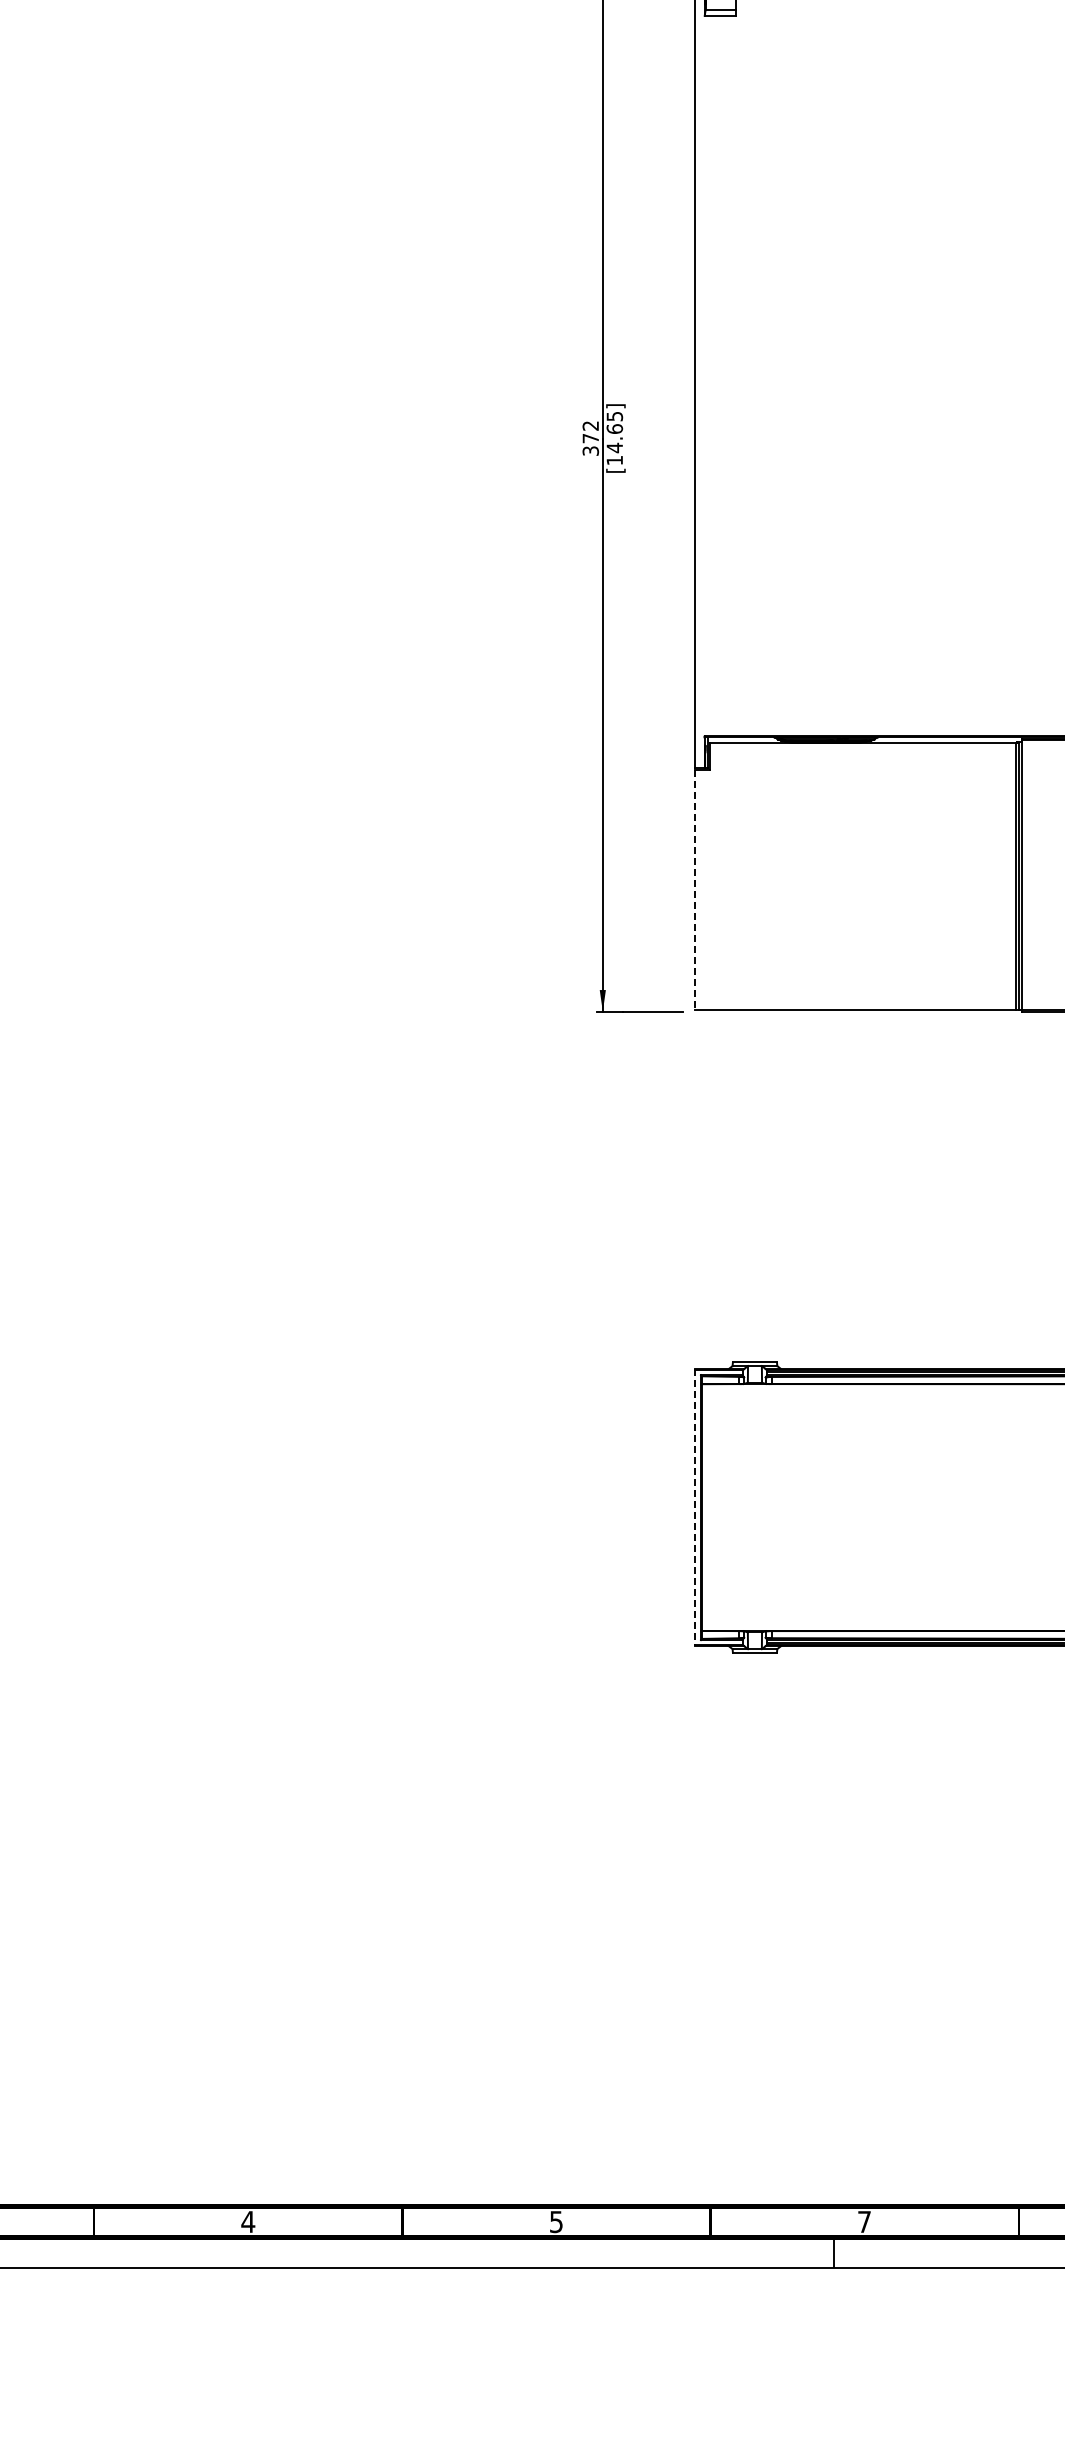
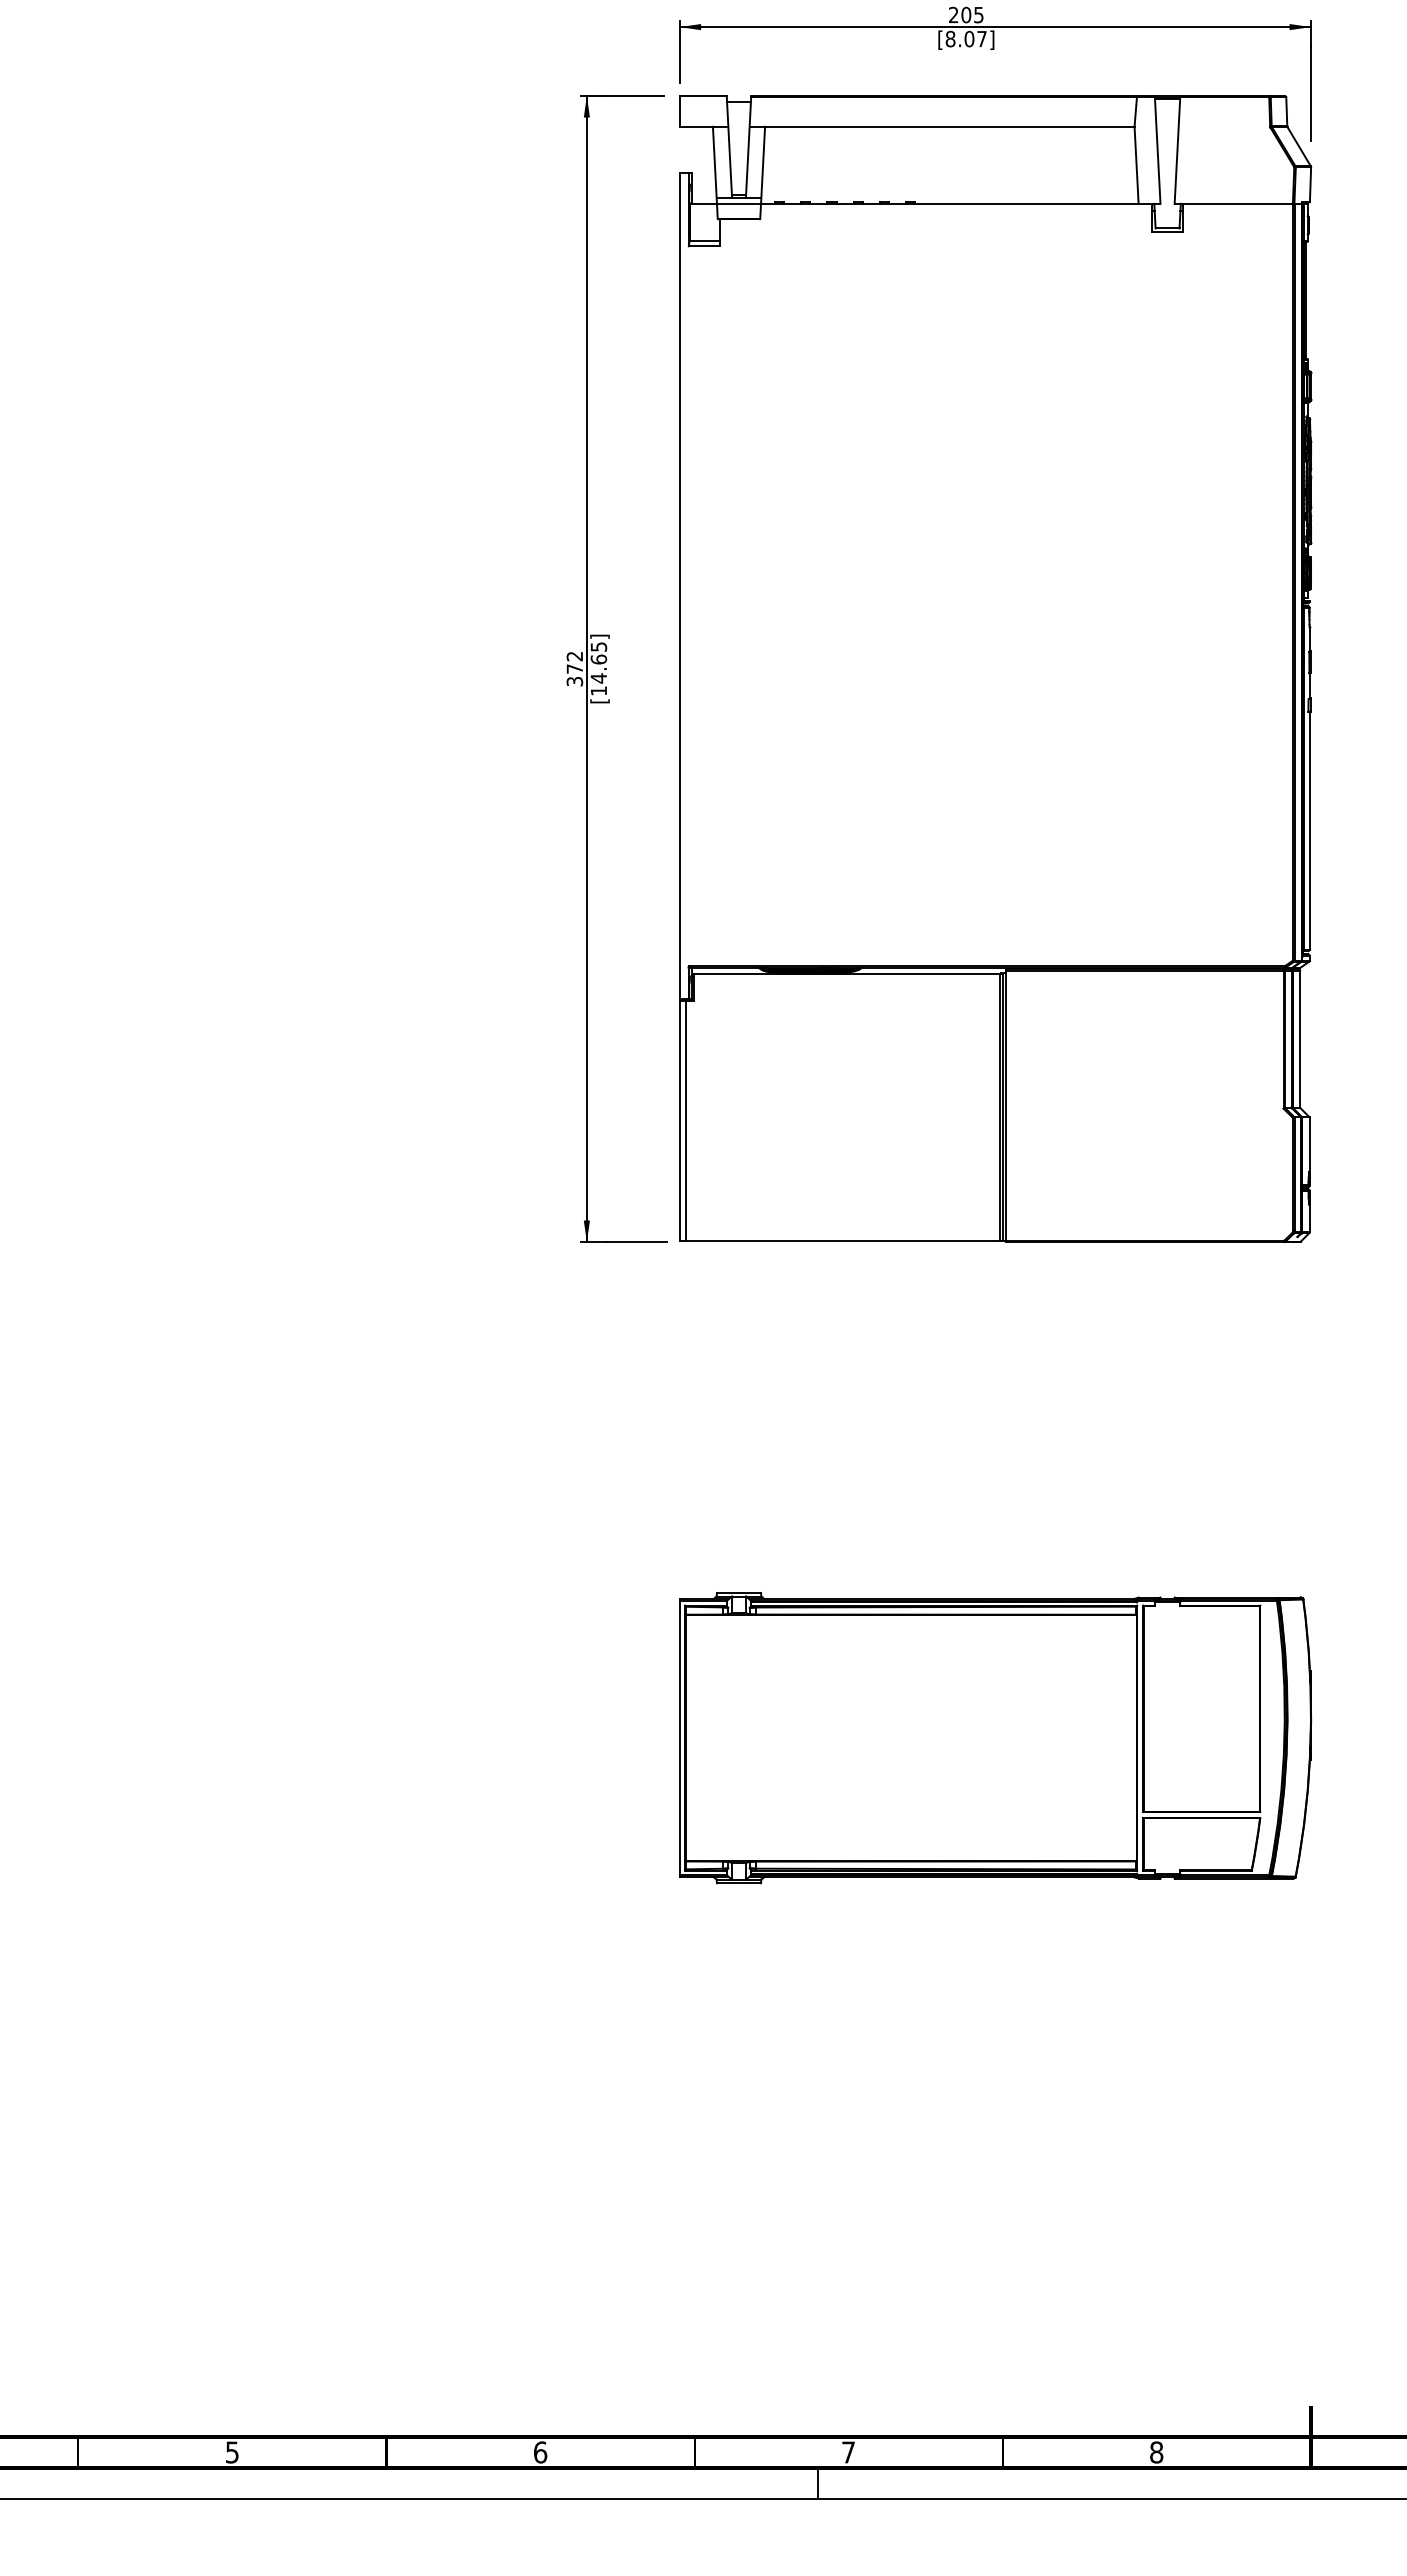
line: (695, 890) -> (679, 1120), dashed -> solid
line: (701, 890) -> (685, 1120), added
line: (695, 1508) -> (679, 1738), dashed -> solid
text: (248, 2222) -> (232, 2452), 4 -> 5
text: (556, 2222) -> (540, 2452), 5 -> 6

